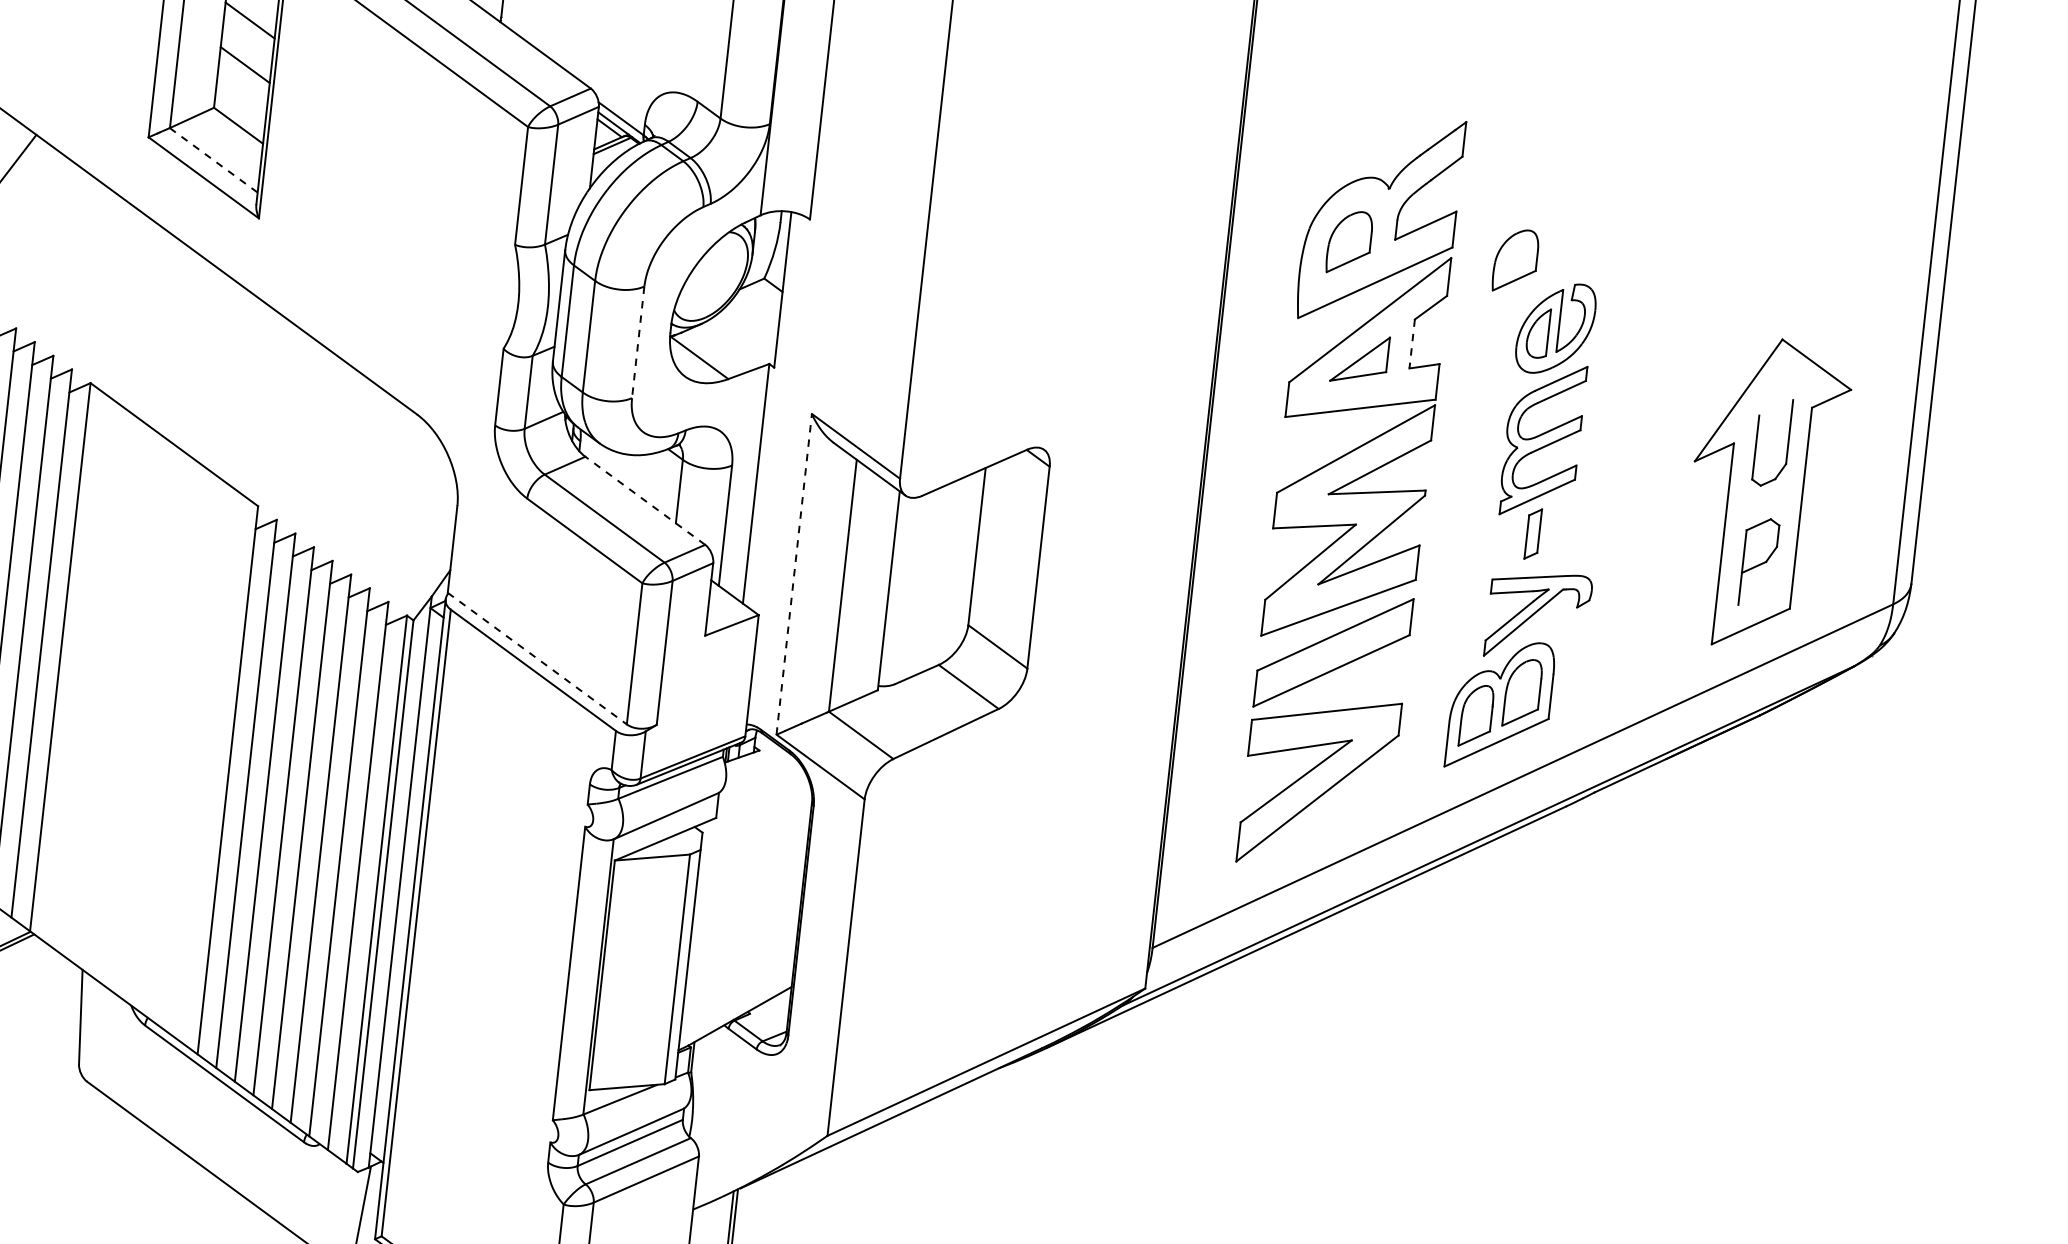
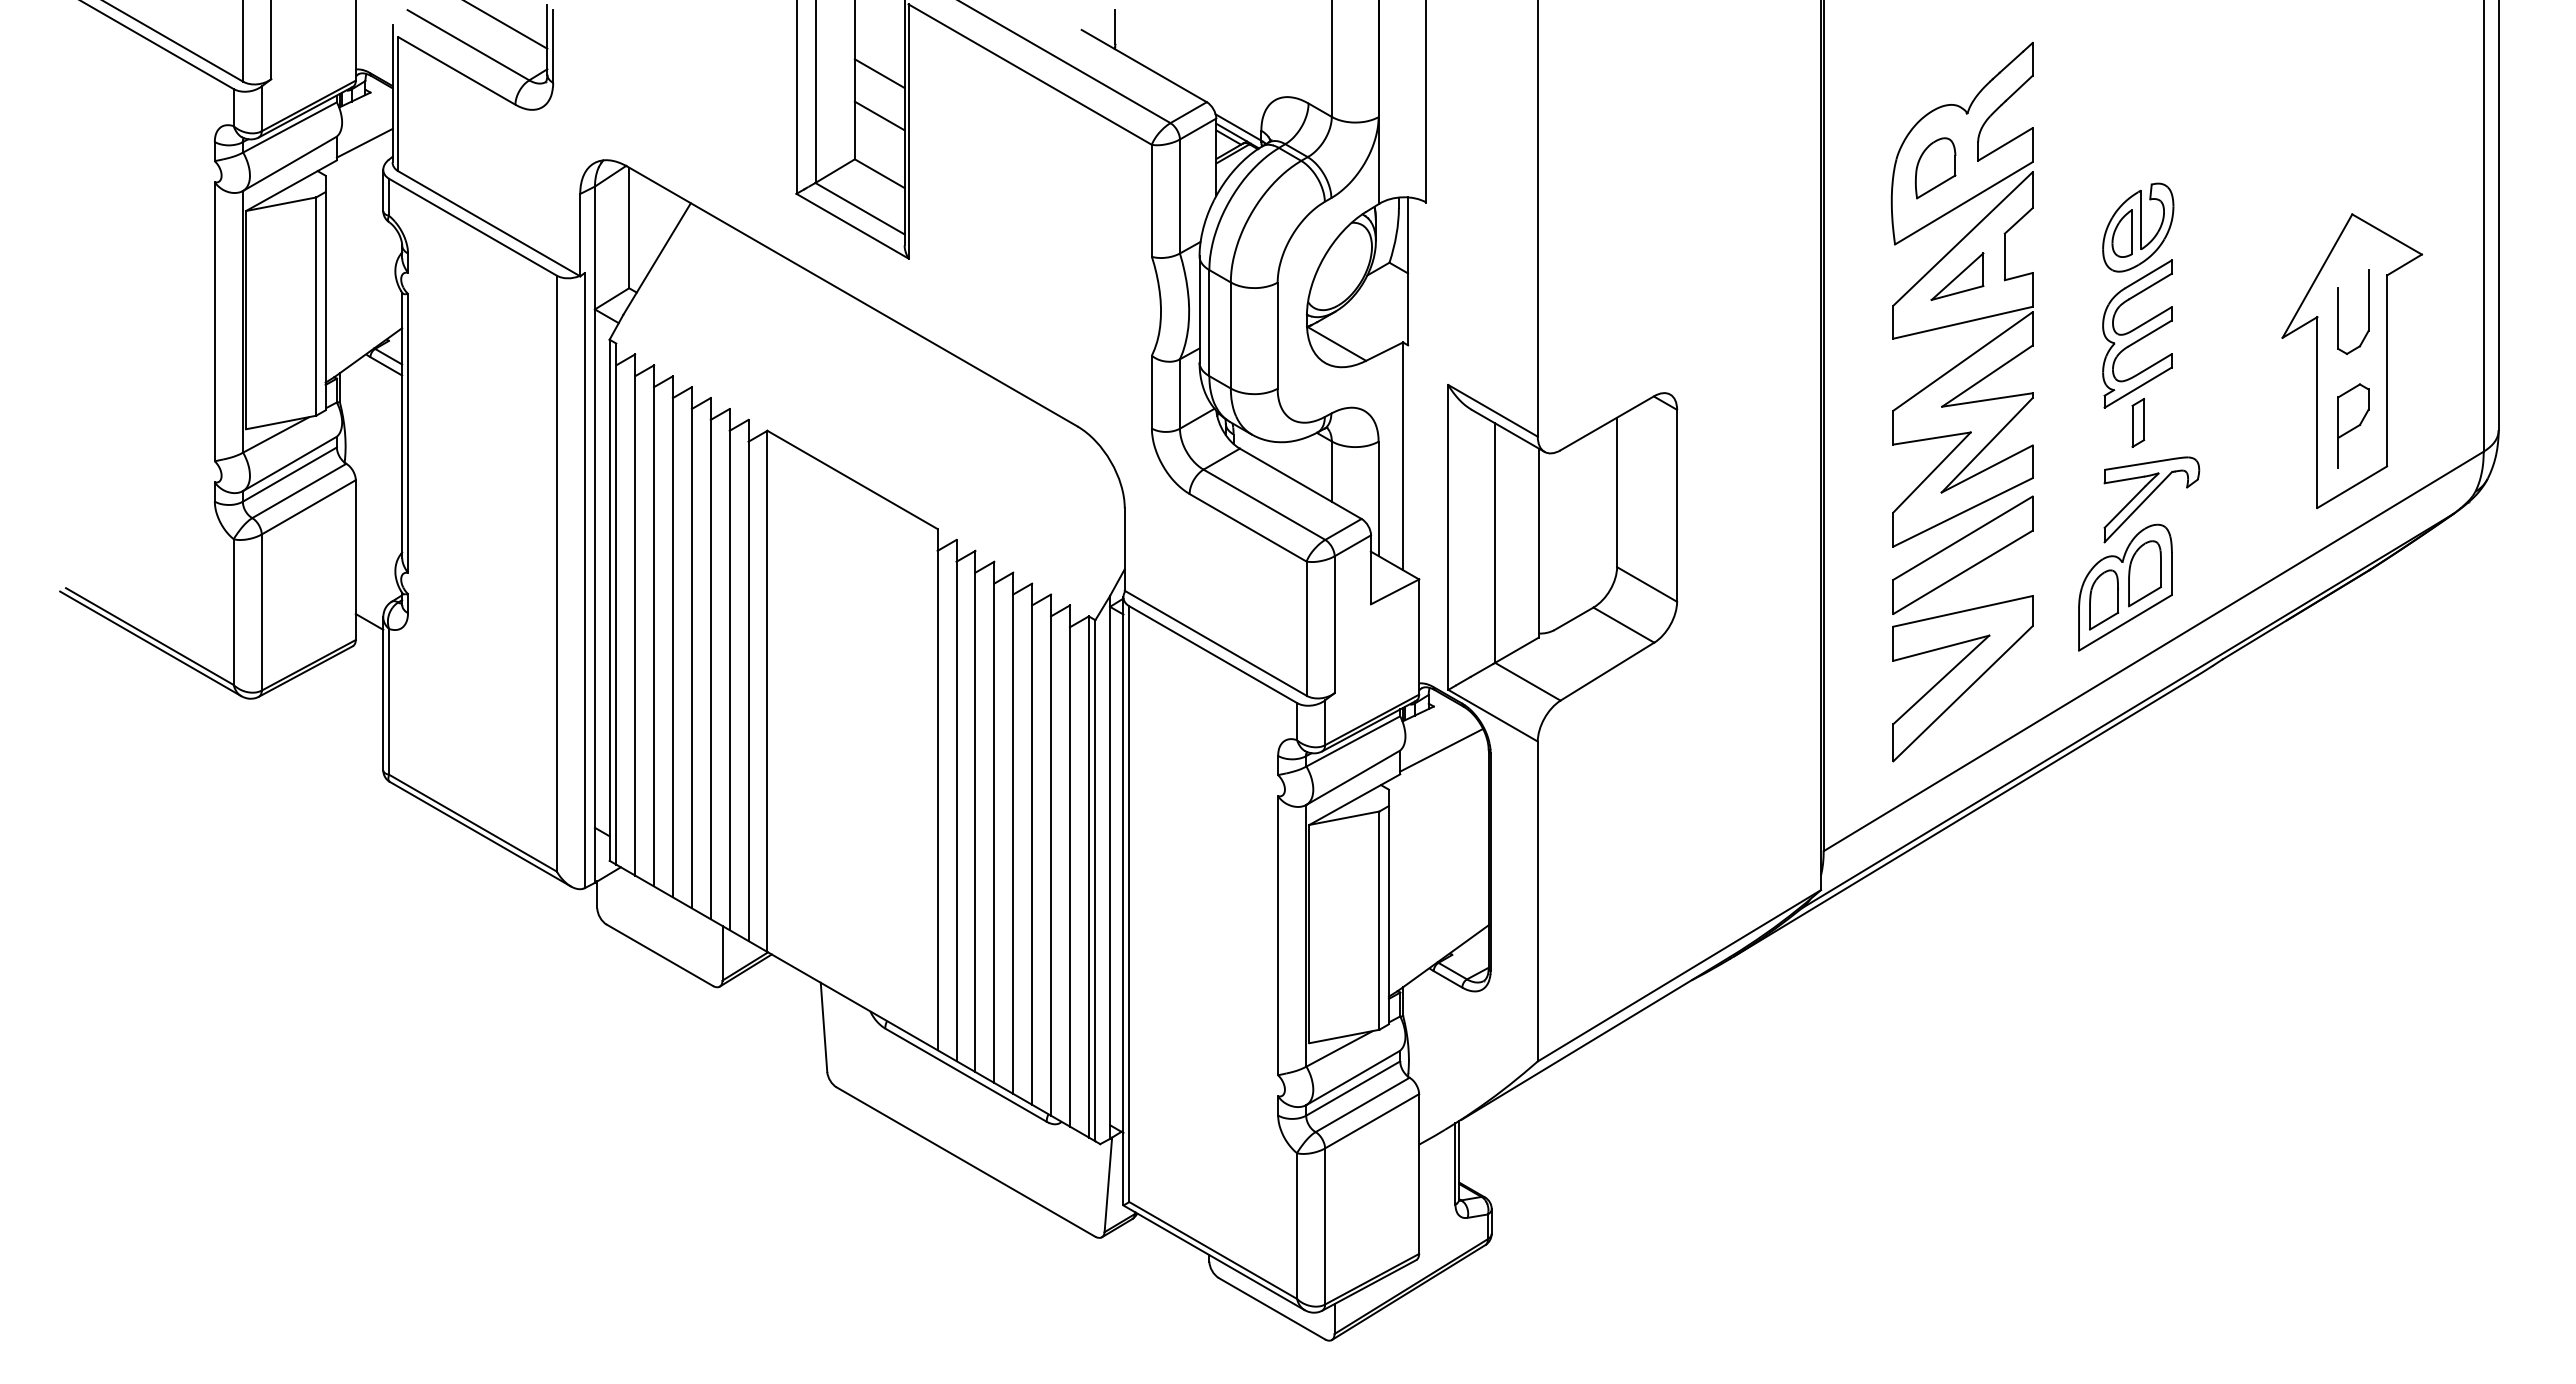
line: (214, 160) -> (860, 208), dashed -> solid
part: (1515, 261) -> (2093, 168), removed
line: (637, 343) -> (1277, 336), dashed -> solid
line: (1411, 344) -> (2004, 257), dashed -> solid
line: (645, 500) -> (1300, 483), dashed -> solid
line: (794, 573) -> (1448, 536), dashed -> solid
line: (537, 658) -> (1215, 643), dashed -> solid
line: (762, 796) -> (1441, 749), added

